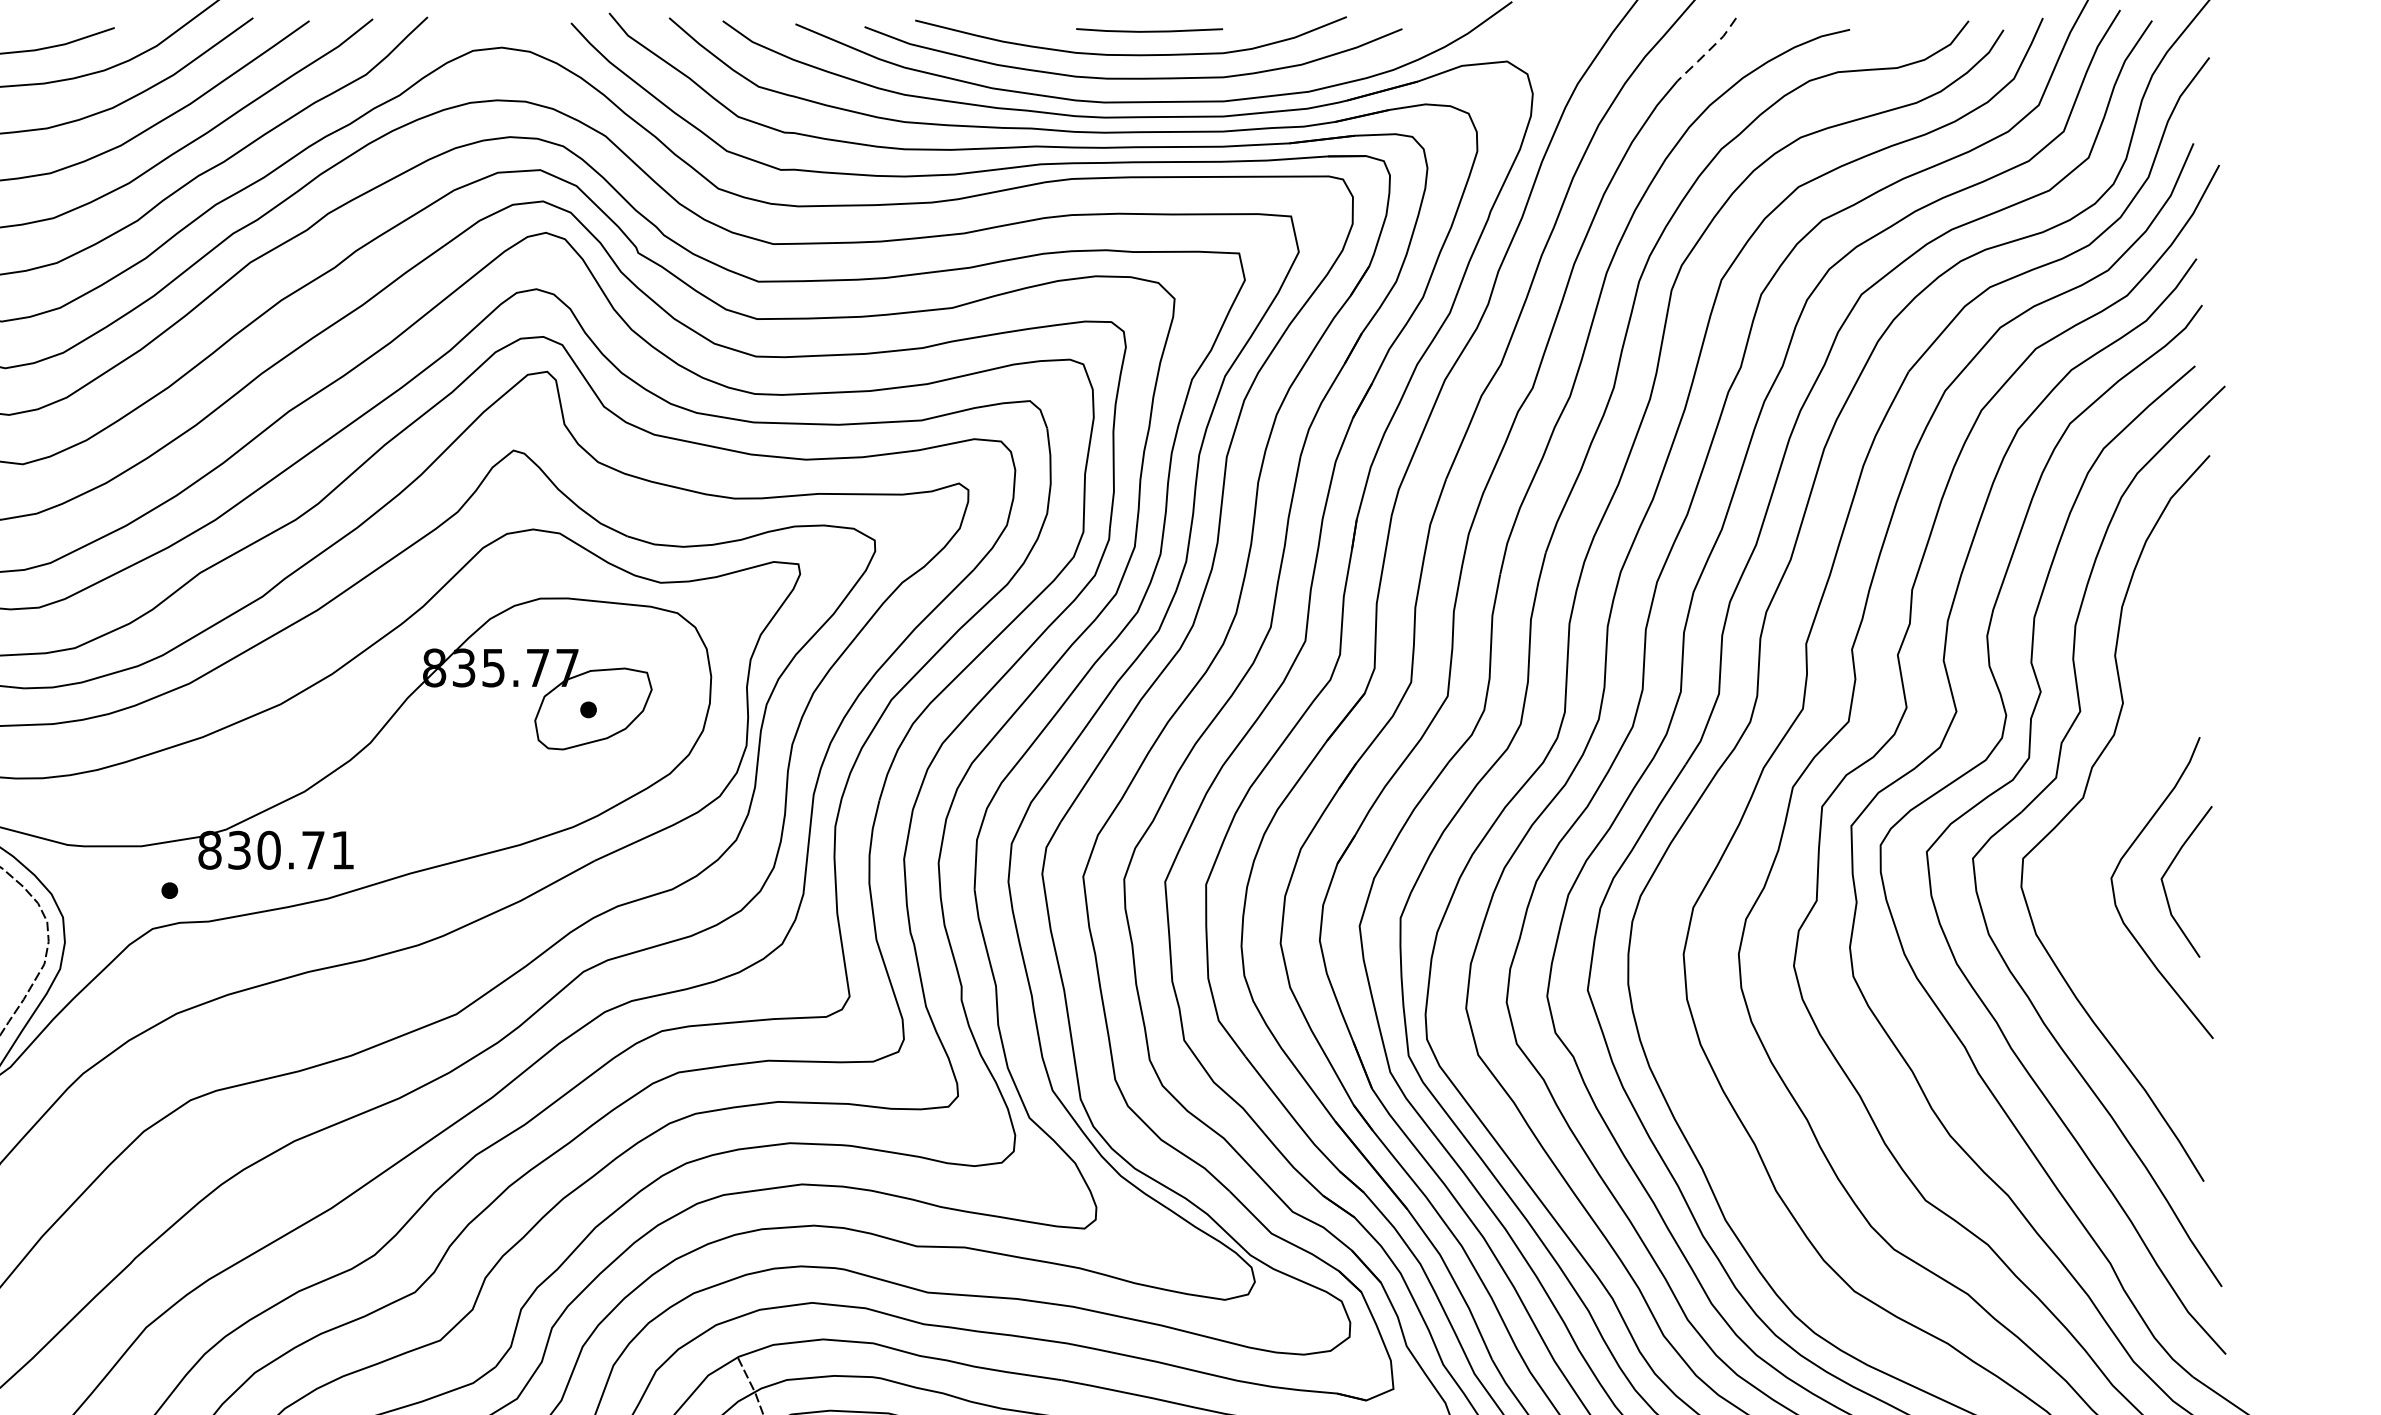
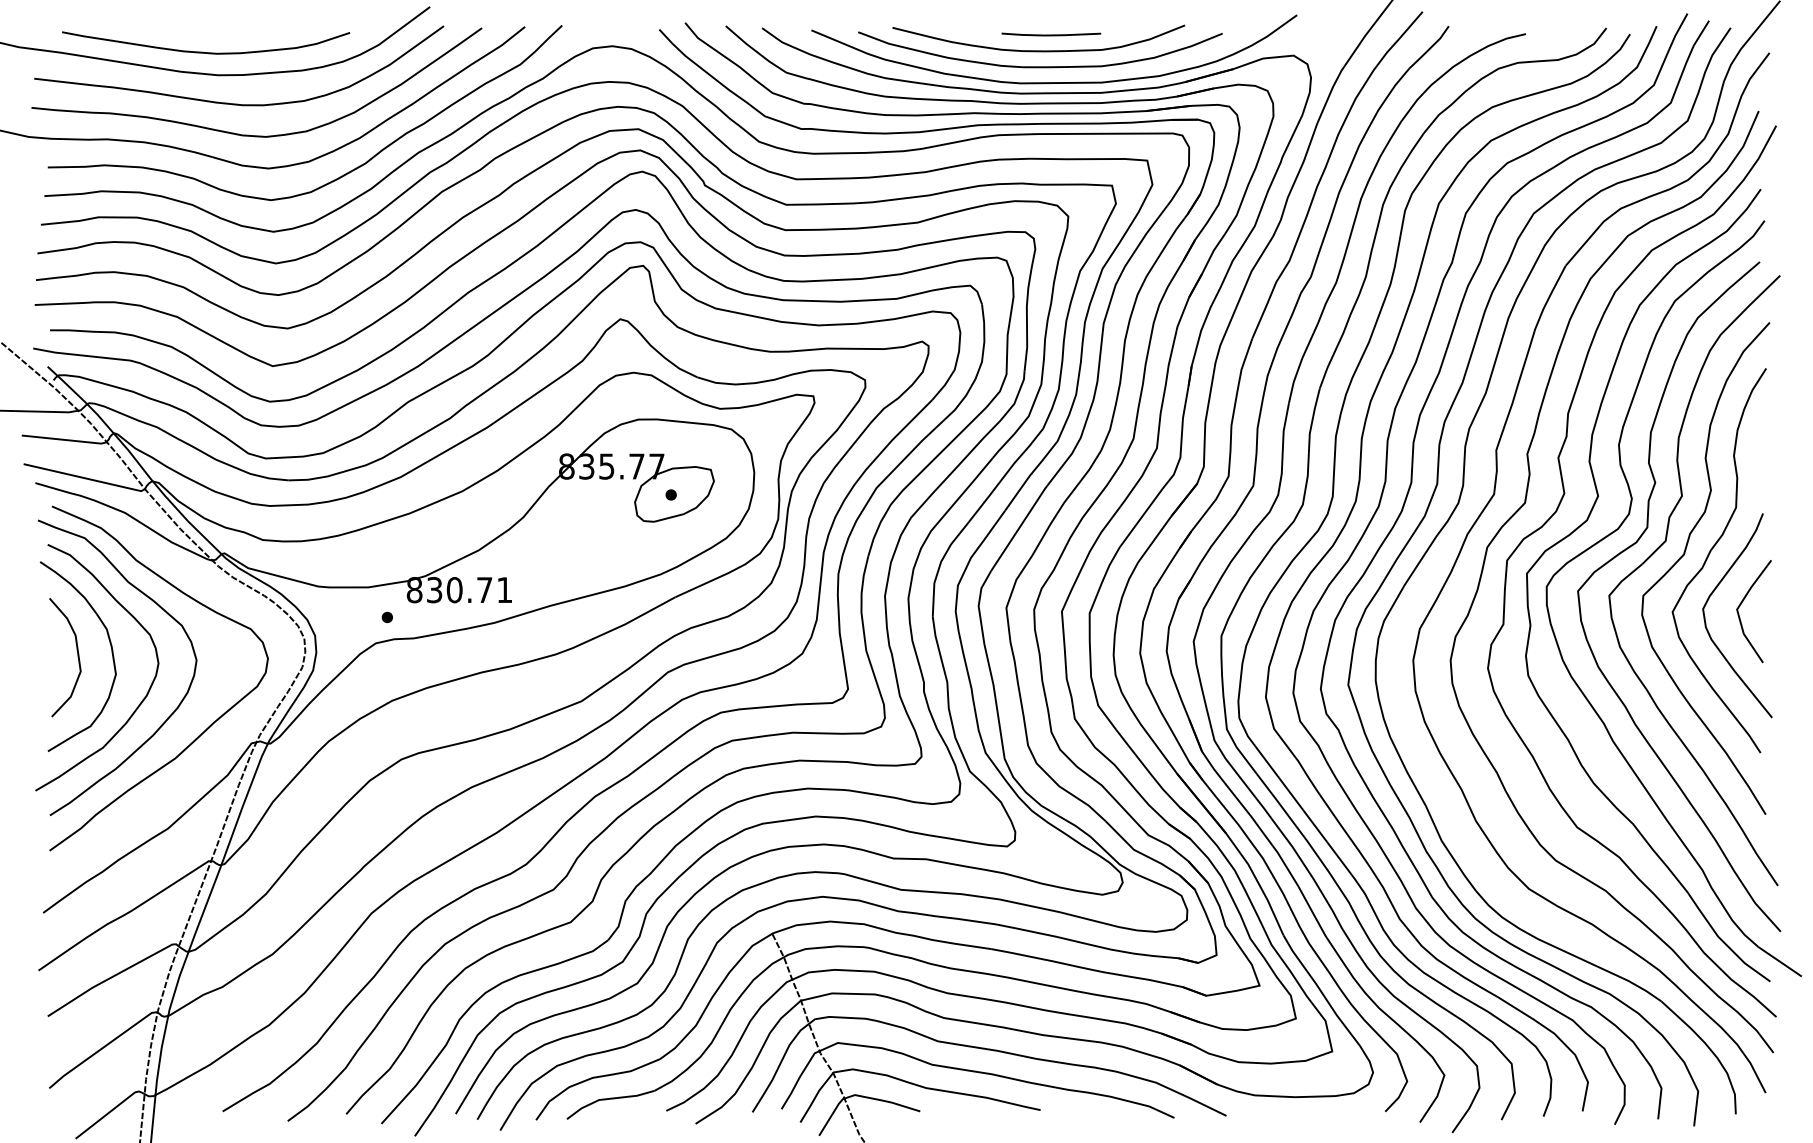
line: (1709, 51) -> (1430, 48), dashed -> solid
curve: (2120, 799) -> (1709, 555), added

